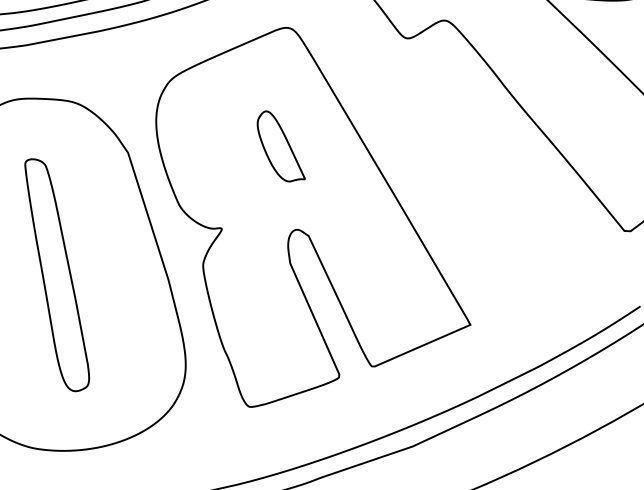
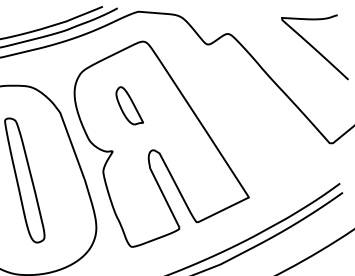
part: (280, 146) -> (129, 105), moved

